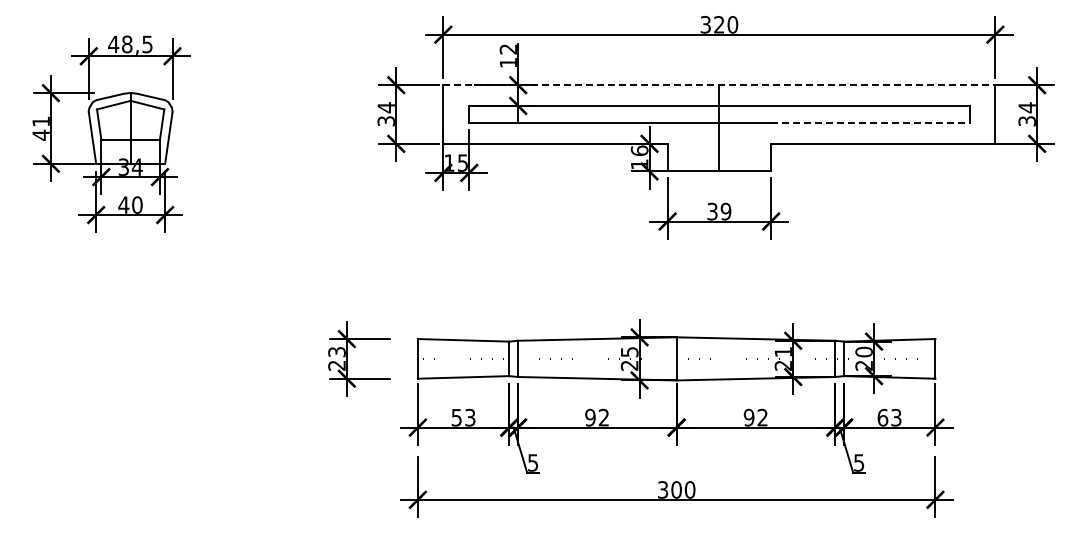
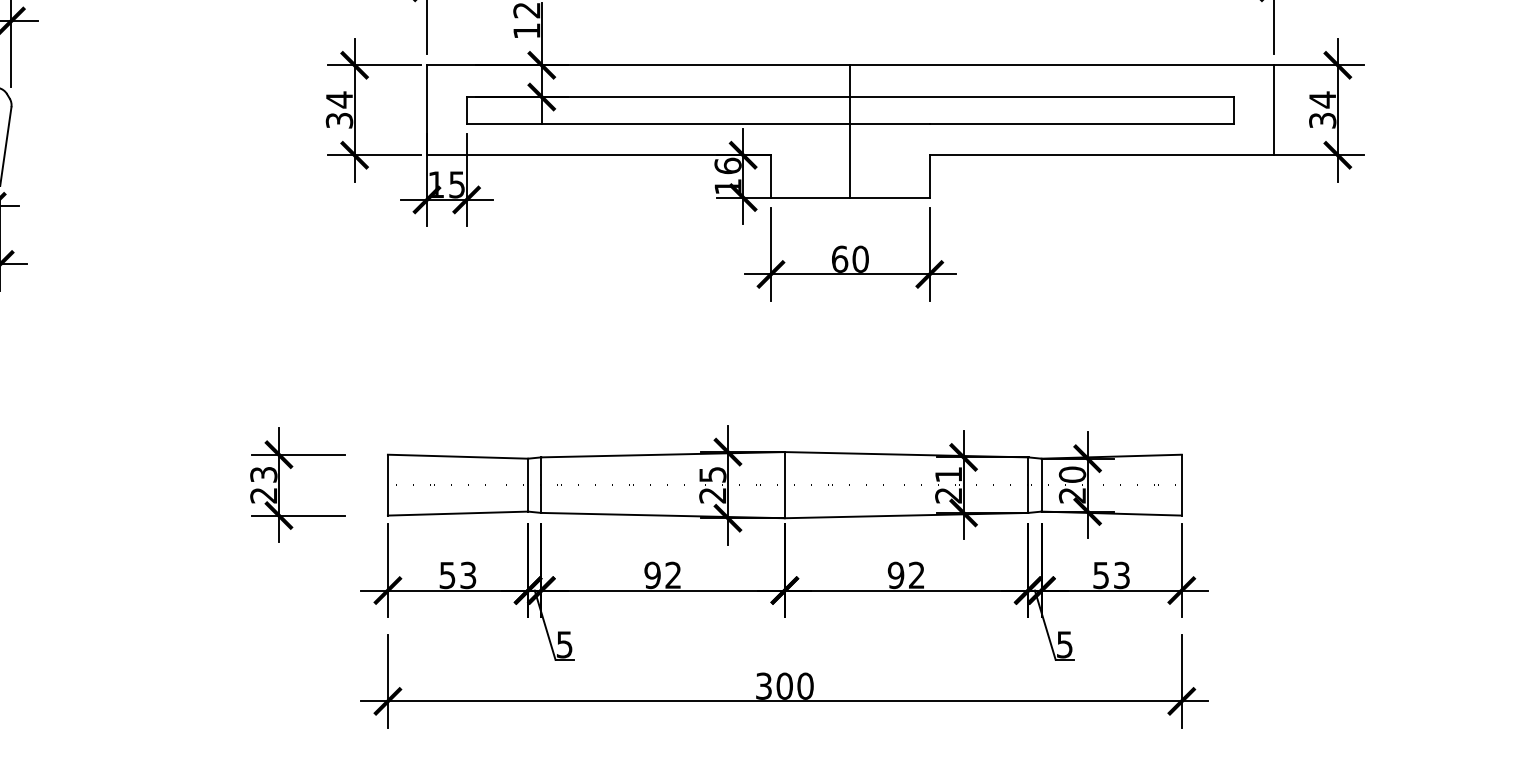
line: (719, 85) -> (850, 65), dashed -> solid
line: (870, 123) -> (1082, 124), dashed -> solid
text: (719, 211) -> (850, 259), 39 -> 60
text: (882, 417) -> (1100, 575), 63 -> 53

